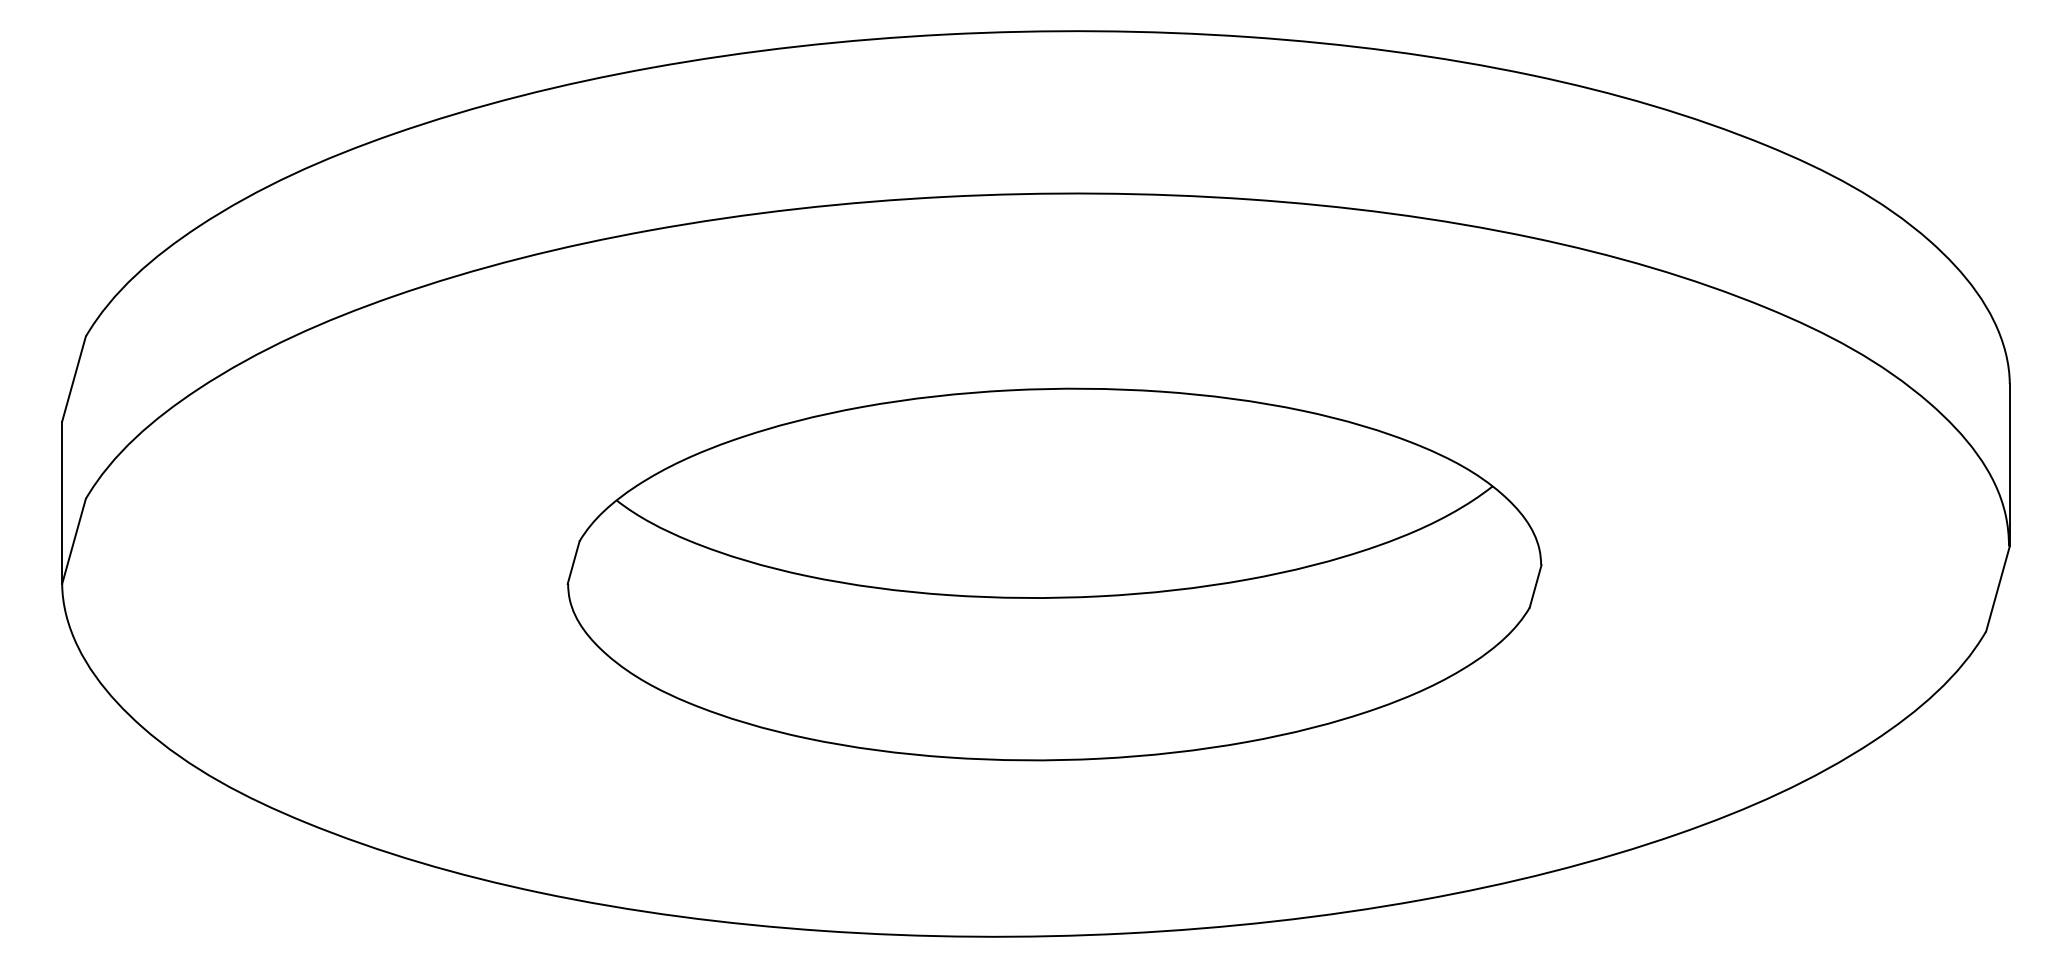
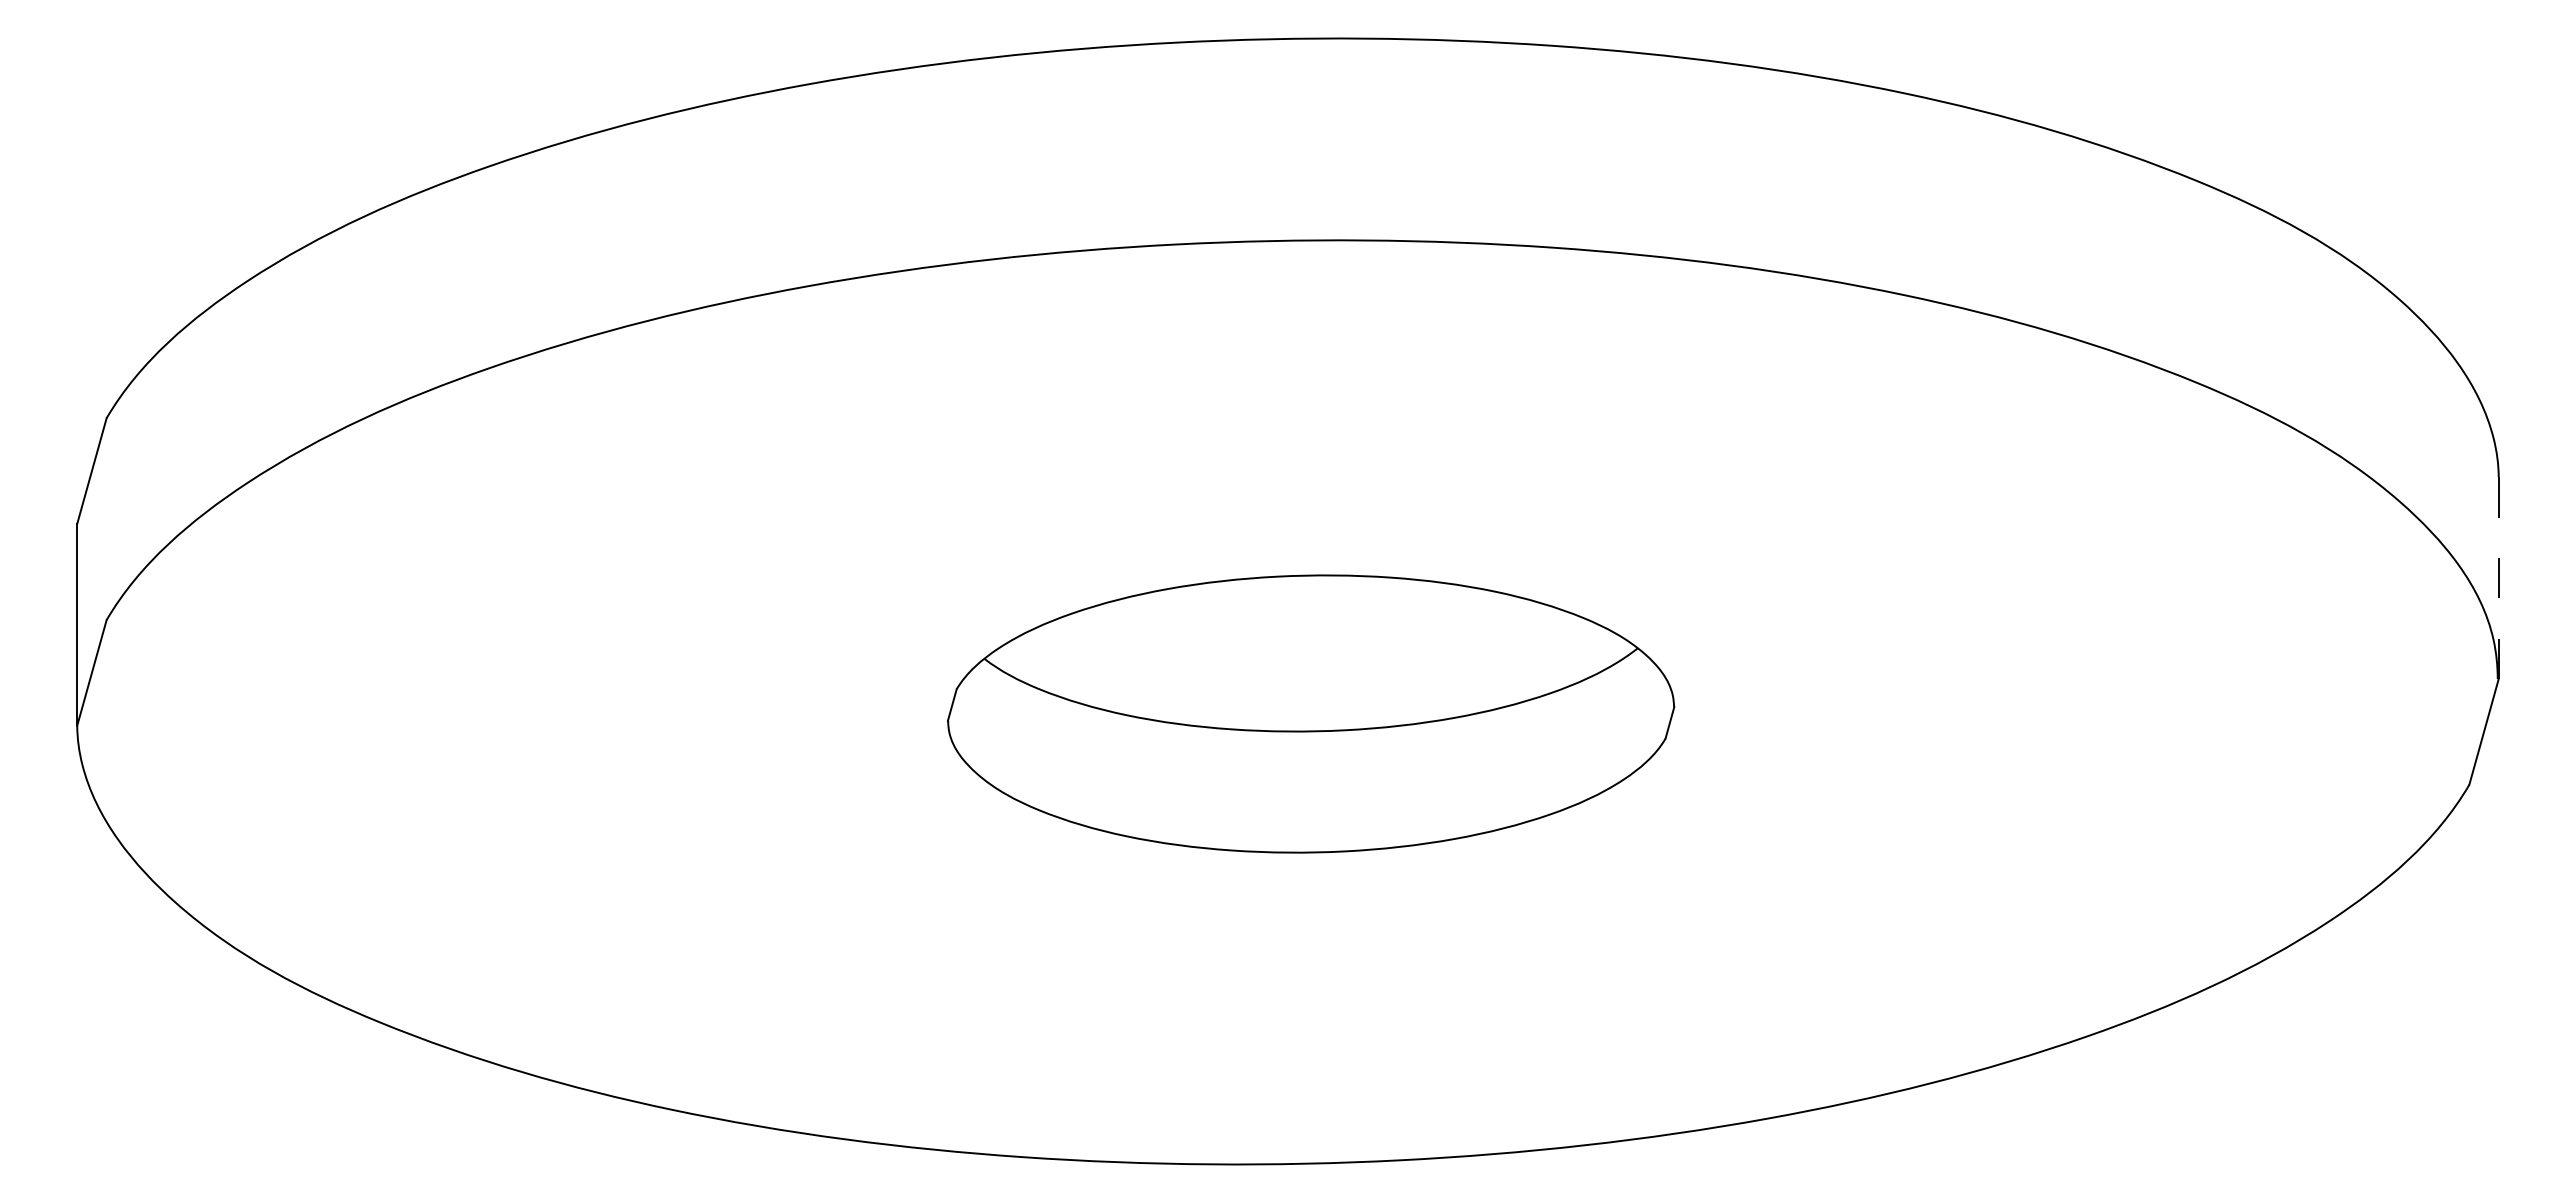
line: (2009, 465) -> (2498, 578), solid -> dashed
part: (1054, 574) -> (1310, 713), size x0.6

